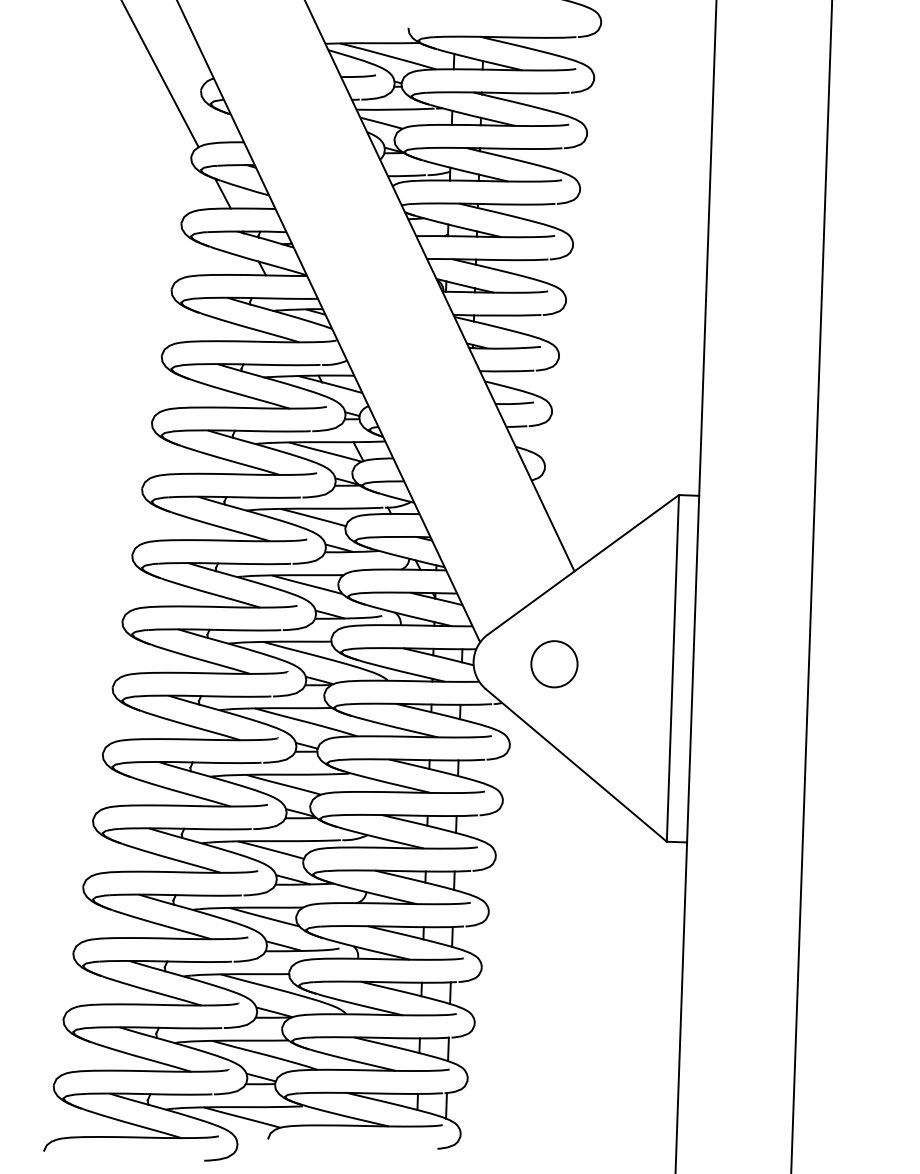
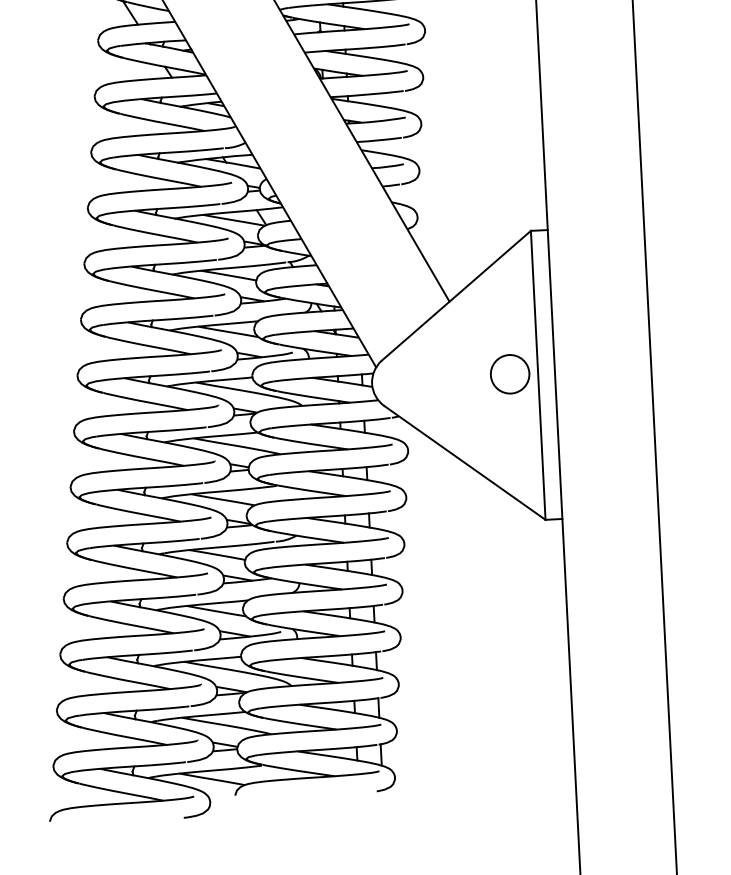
circle: (554, 664) -> (510, 374), moved

